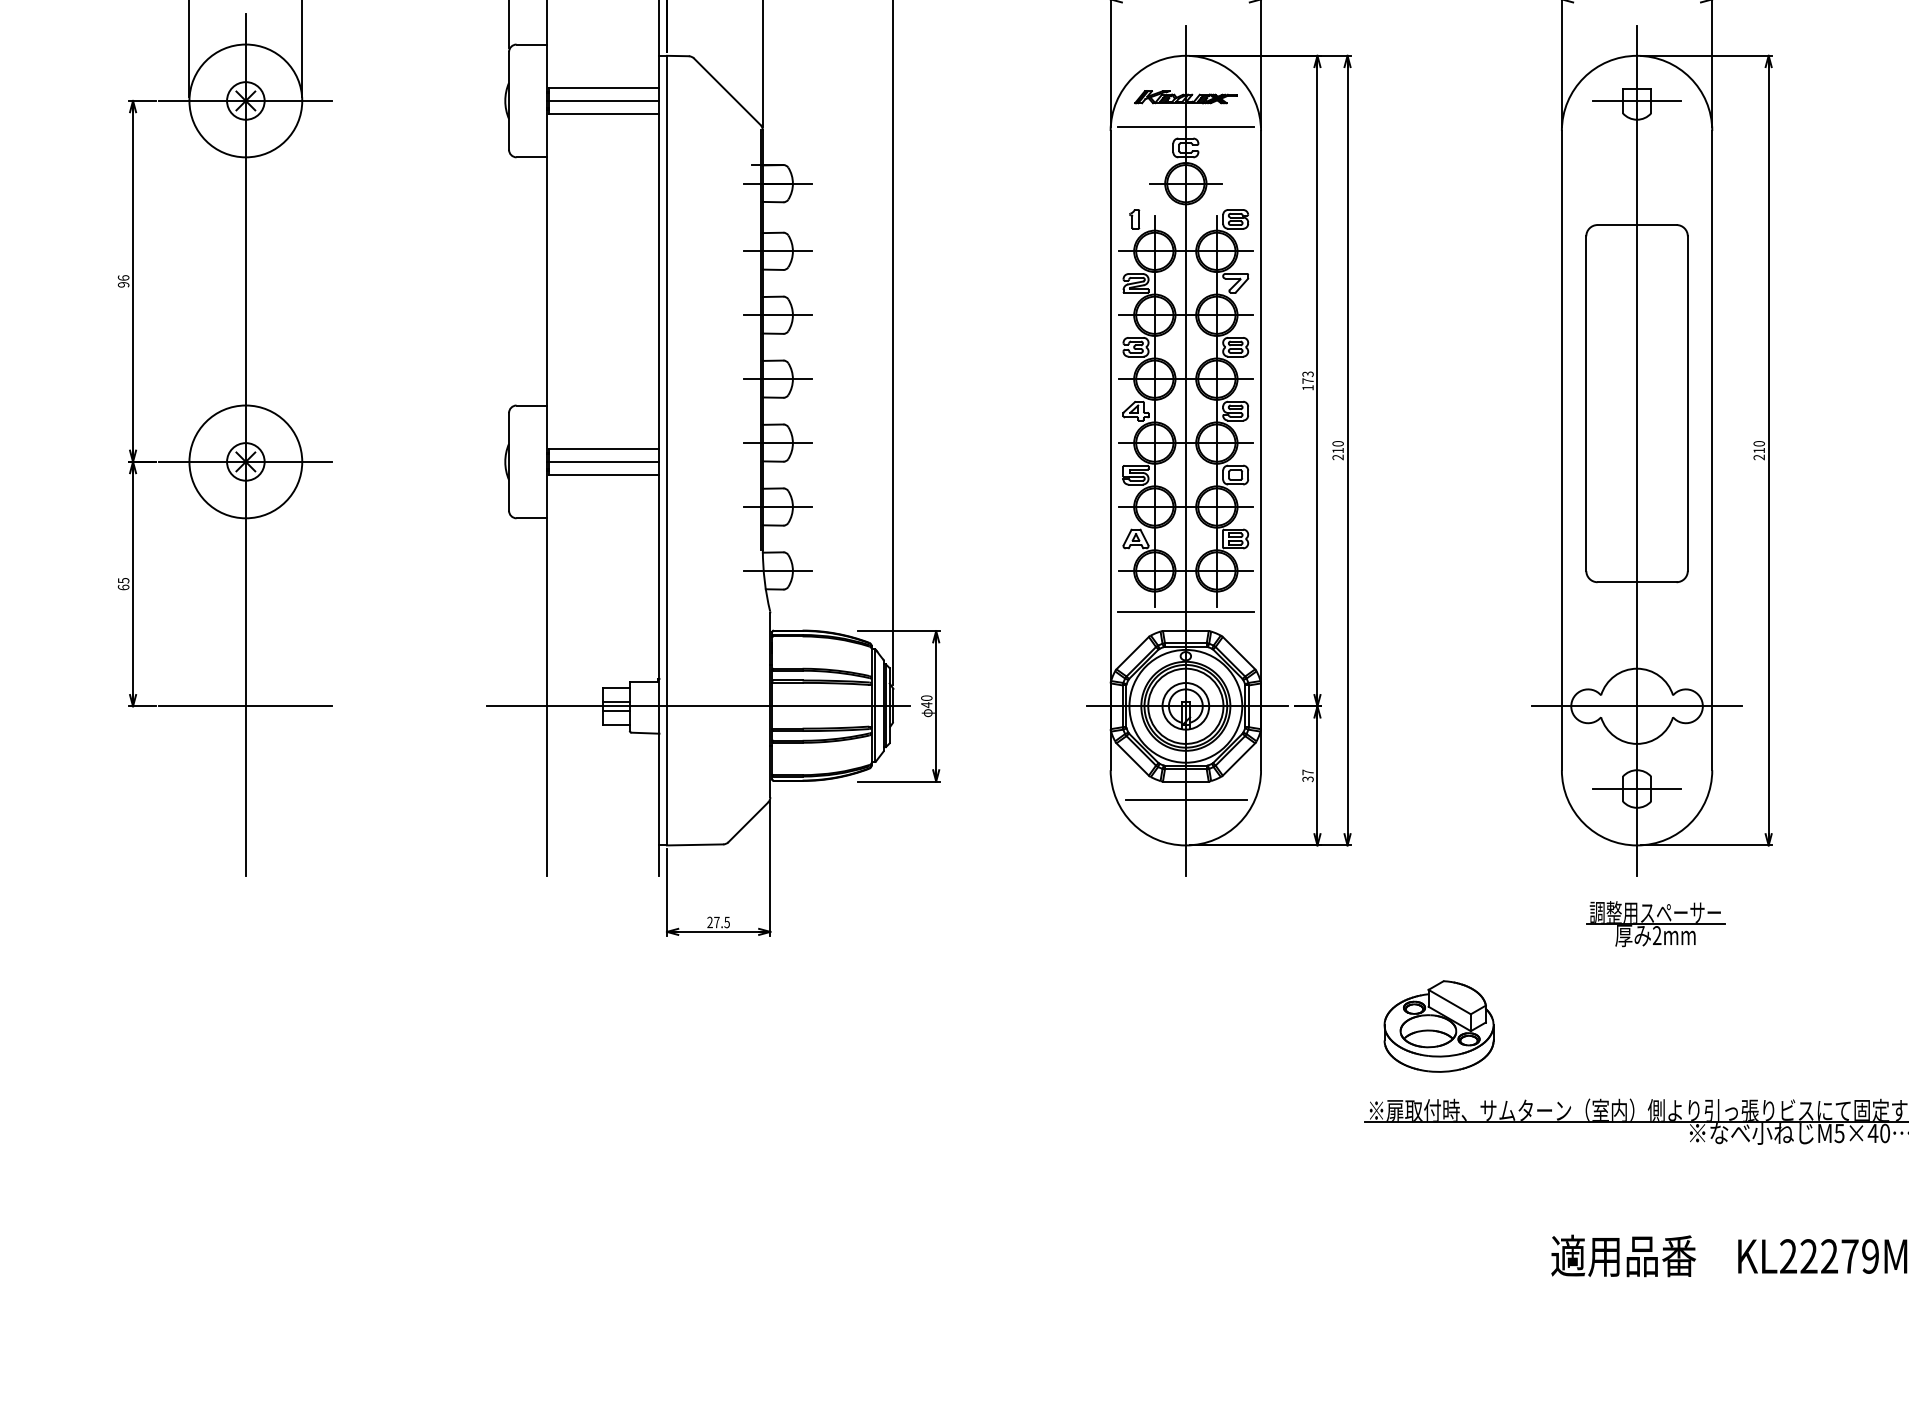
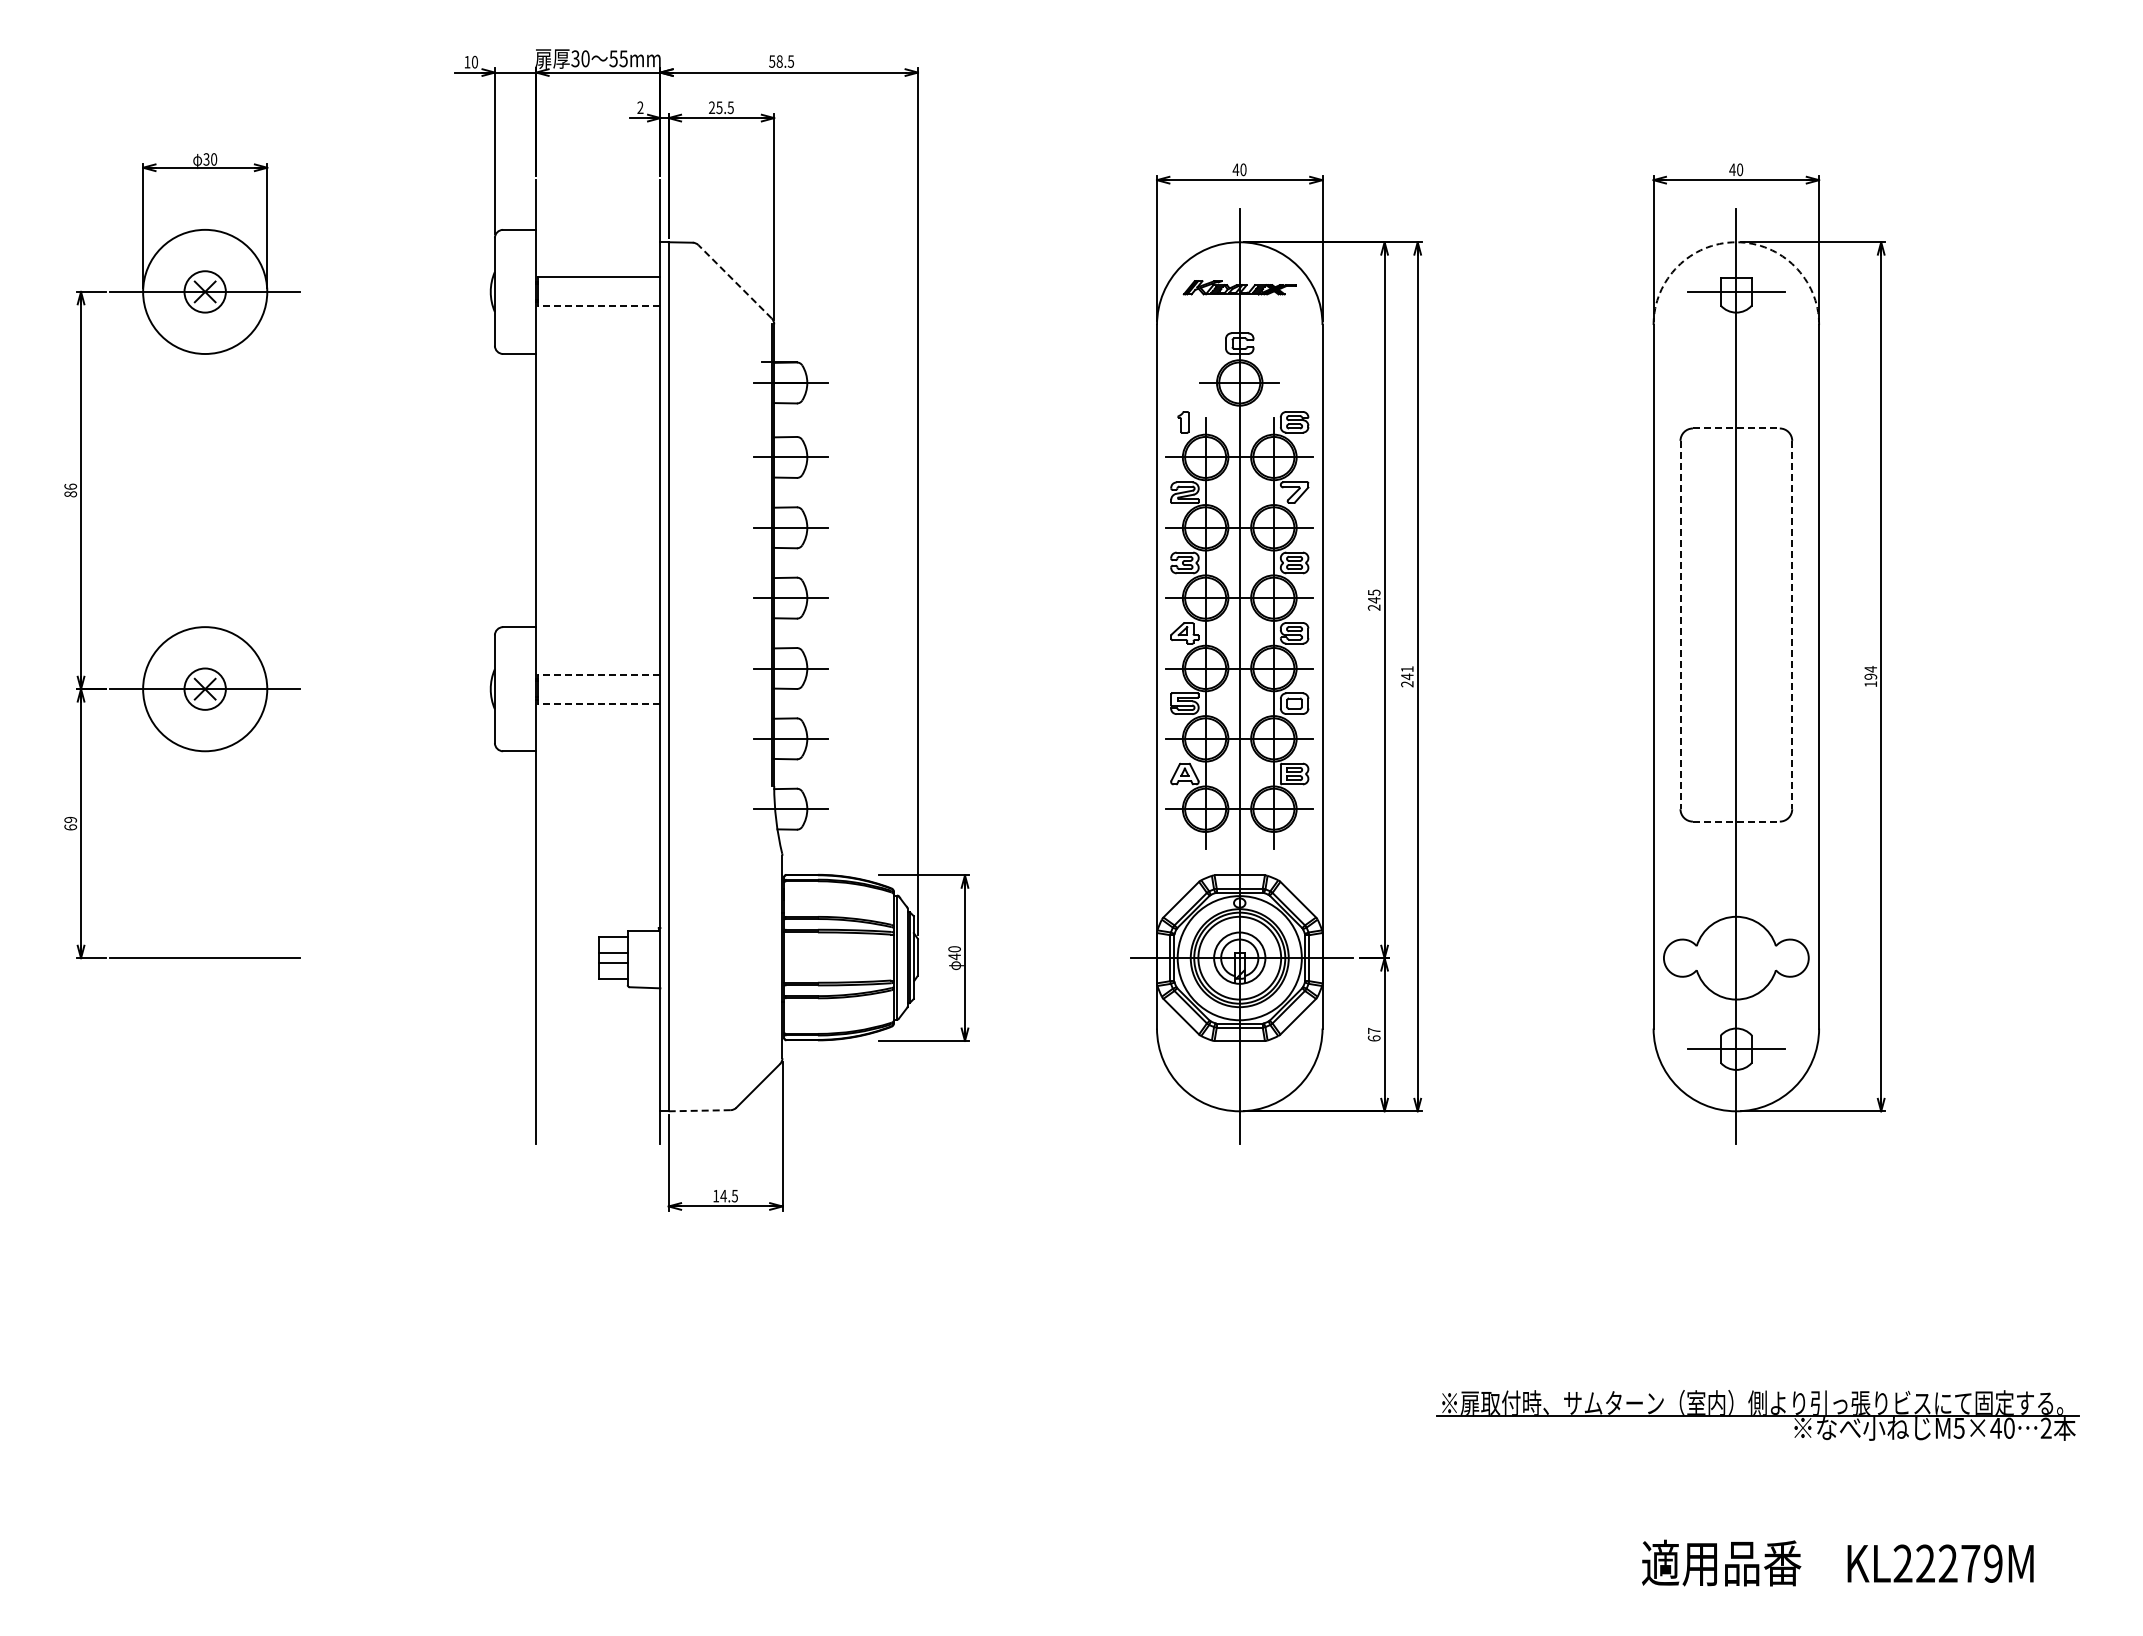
arc: (1637, 56) -> (1736, 242), solid -> dashed
line: (727, 91) -> (735, 281), solid -> dashed
line: (603, 100) -> (598, 291), removed
line: (603, 114) -> (598, 306), solid -> dashed
line: (1185, 126) -> (1239, 320), removed
line: (1637, 225) -> (1736, 428), solid -> dashed
text: (123, 285) -> (70, 494), 96 -> 86
text: (1307, 380) -> (1373, 599), 173 -> 245
line: (1586, 404) -> (1680, 625), solid -> dashed
line: (1688, 404) -> (1792, 625), solid -> dashed
line: (246, 444) -> (205, 670), removed
text: (1338, 447) -> (1407, 673), 210 -> 241
line: (603, 448) -> (598, 674), solid -> dashed
text: (1758, 450) -> (1870, 676), 210 -> 194
line: (603, 462) -> (598, 689), removed
line: (603, 474) -> (598, 703), solid -> dashed
text: (123, 580) -> (70, 819), 65 -> 69
line: (1637, 582) -> (1736, 821), solid -> dashed
line: (1185, 612) -> (1239, 854), removed
line: (698, 706) -> (703, 958), removed
line: (1637, 706) -> (1736, 958), removed
text: (1307, 779) -> (1373, 1038), 37 -> 67
line: (1186, 800) -> (1240, 1061), removed
line: (694, 844) -> (699, 1110), solid -> dashed
text: (713, 921) -> (719, 1195), 27.5 -> 14.5
part: (1656, 923) -> (1757, 1197), removed
part: (1439, 1026) -> (1518, 1310), removed

